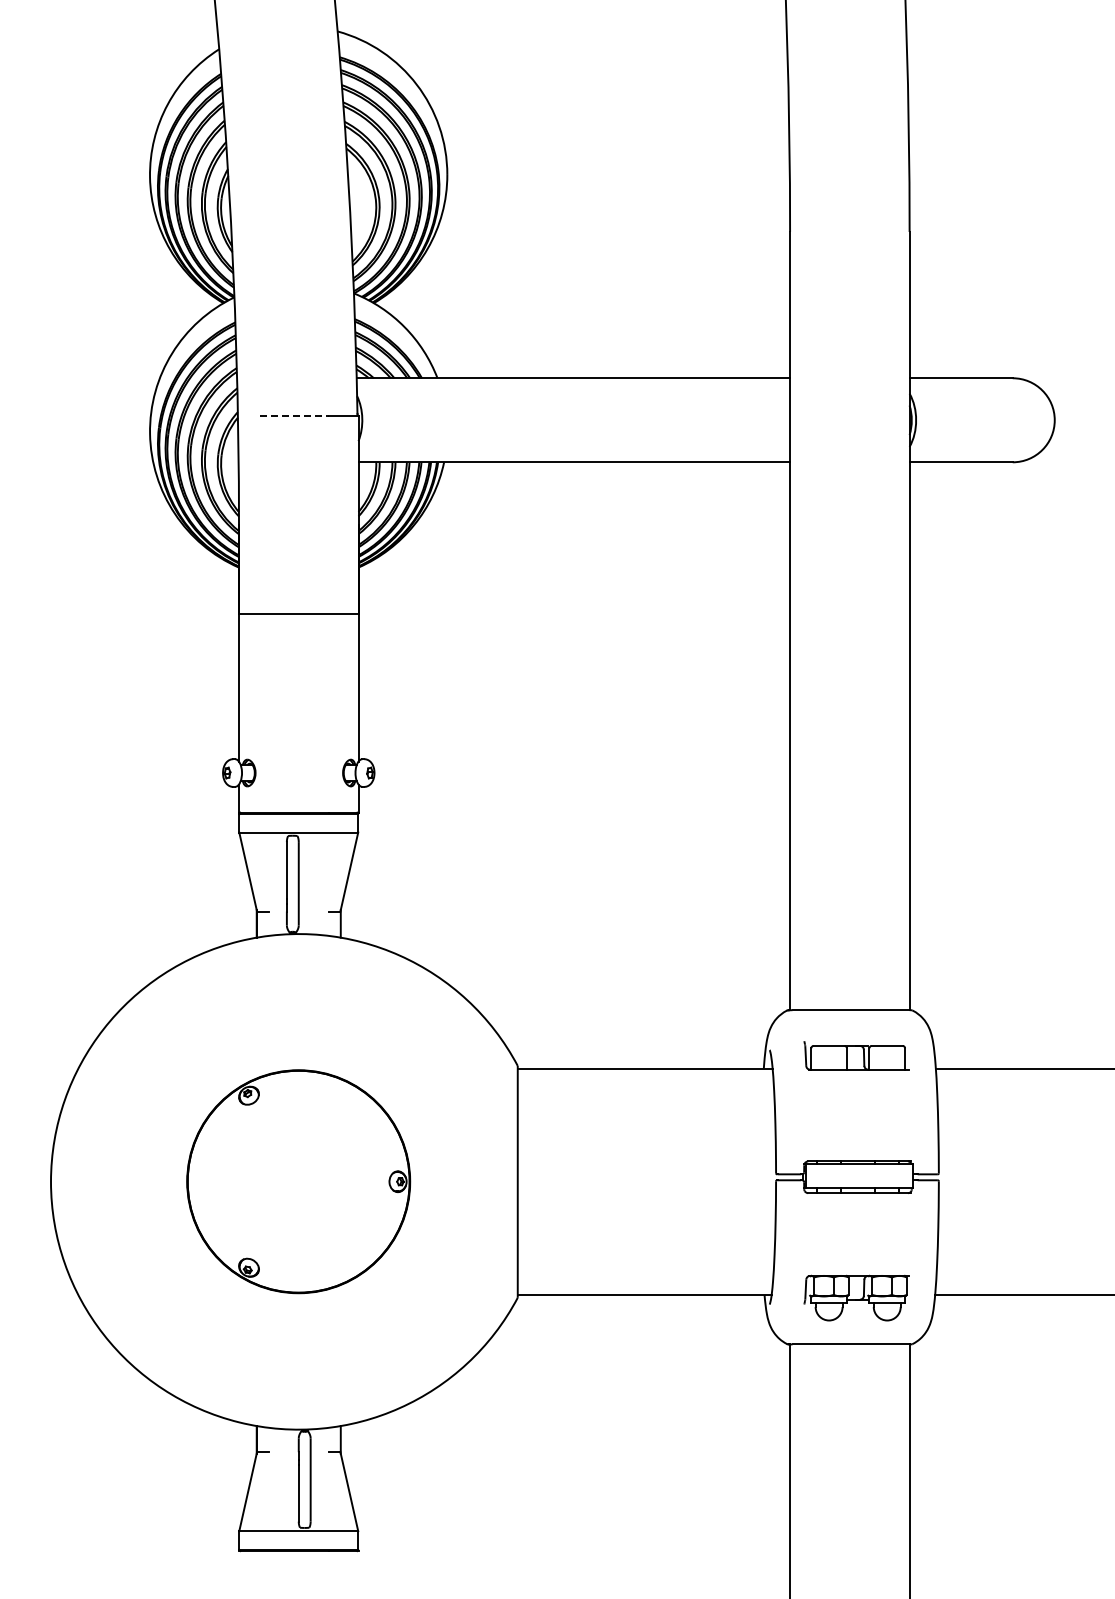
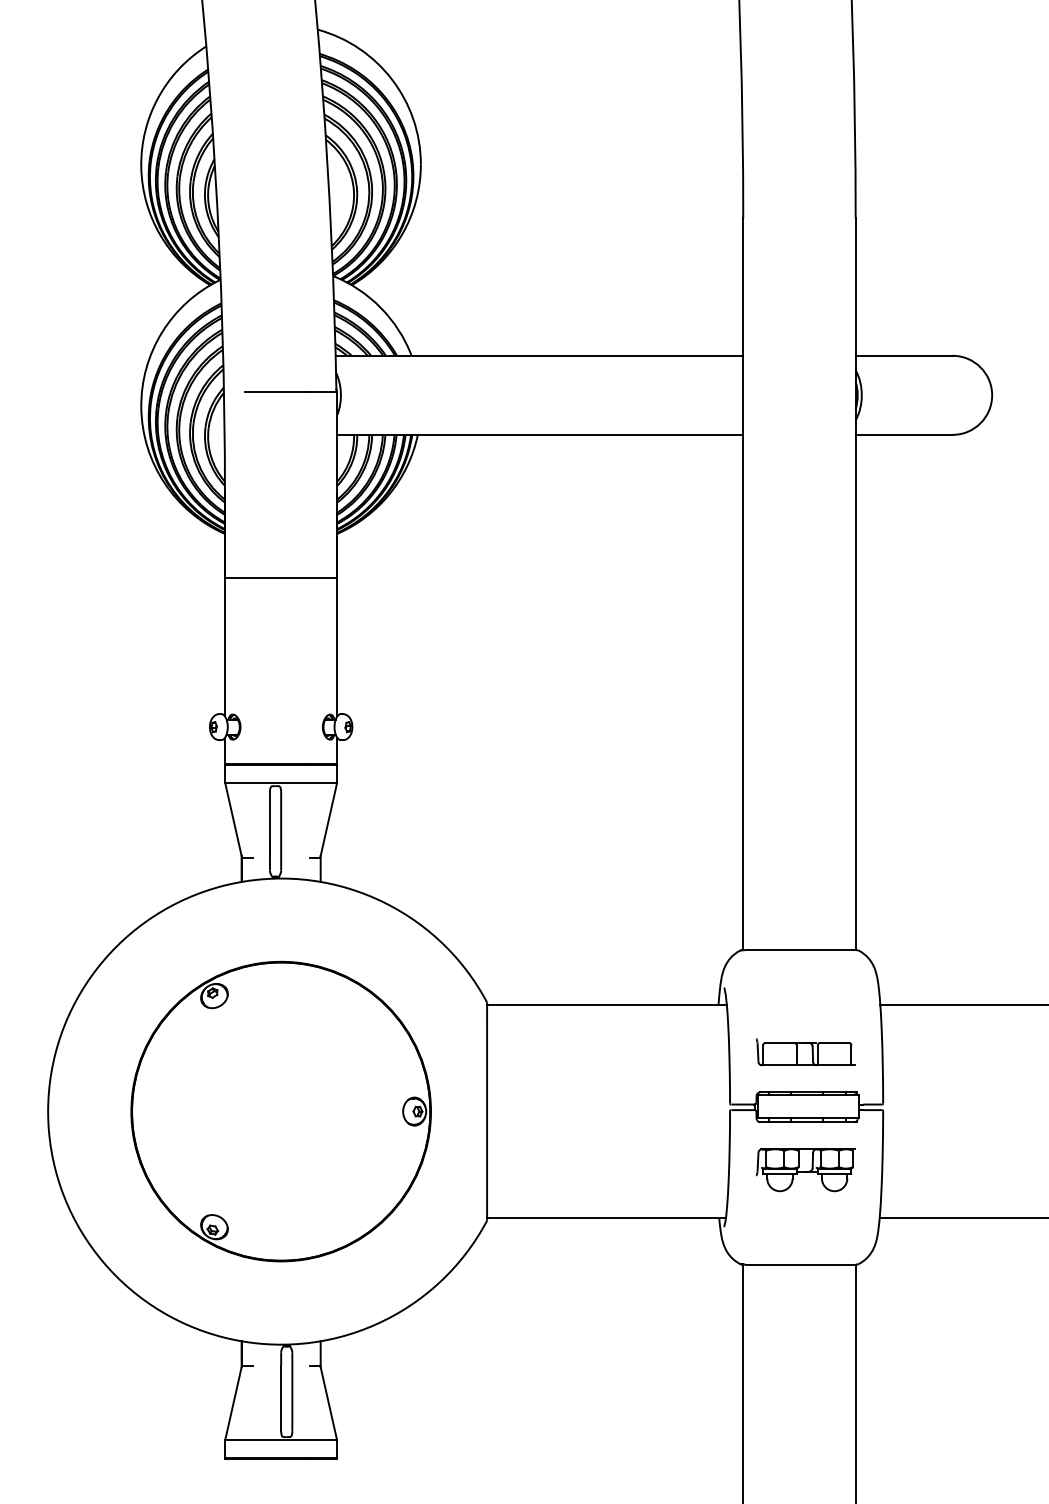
line: (294, 416) -> (277, 391), dashed -> solid
part: (856, 1055) -> (805, 1052), moved
part: (298, 1181) -> (280, 1111), size x1.43
part: (856, 1297) -> (805, 1169), moved

